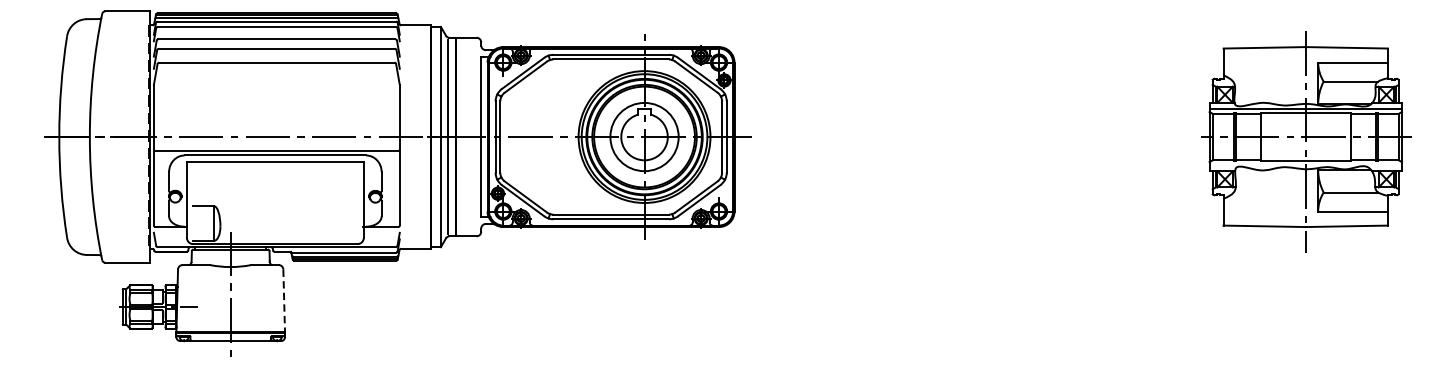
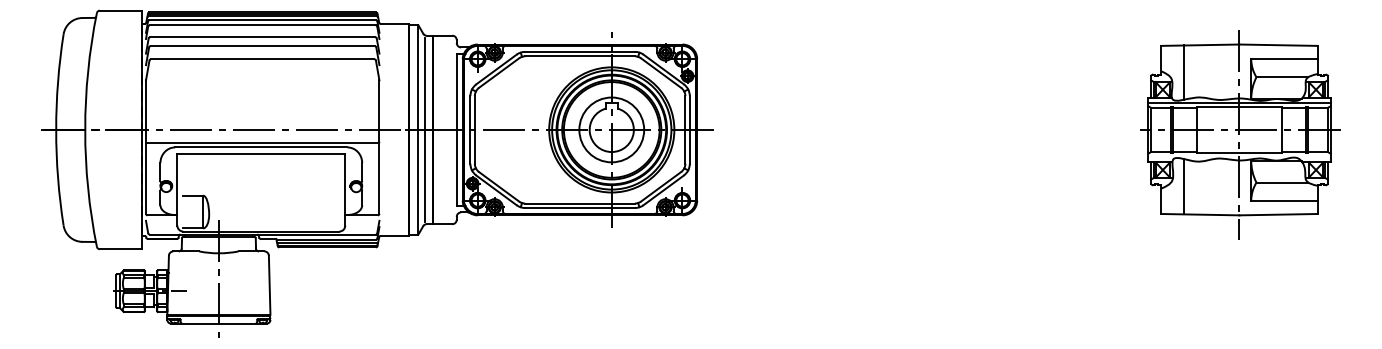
line: (1247, 76) -> (1184, 72), added
line: (1247, 196) -> (1184, 186), added
line: (283, 300) -> (269, 285), dashed -> solid

